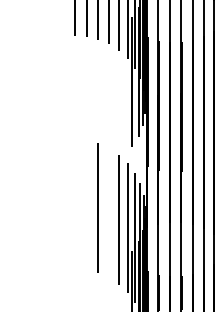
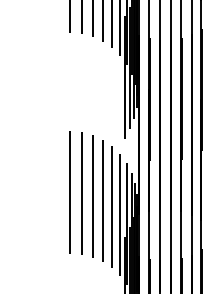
line: (74, 204) -> (70, 192), added
line: (86, 205) -> (81, 193), added
line: (109, 213) -> (103, 201), added

